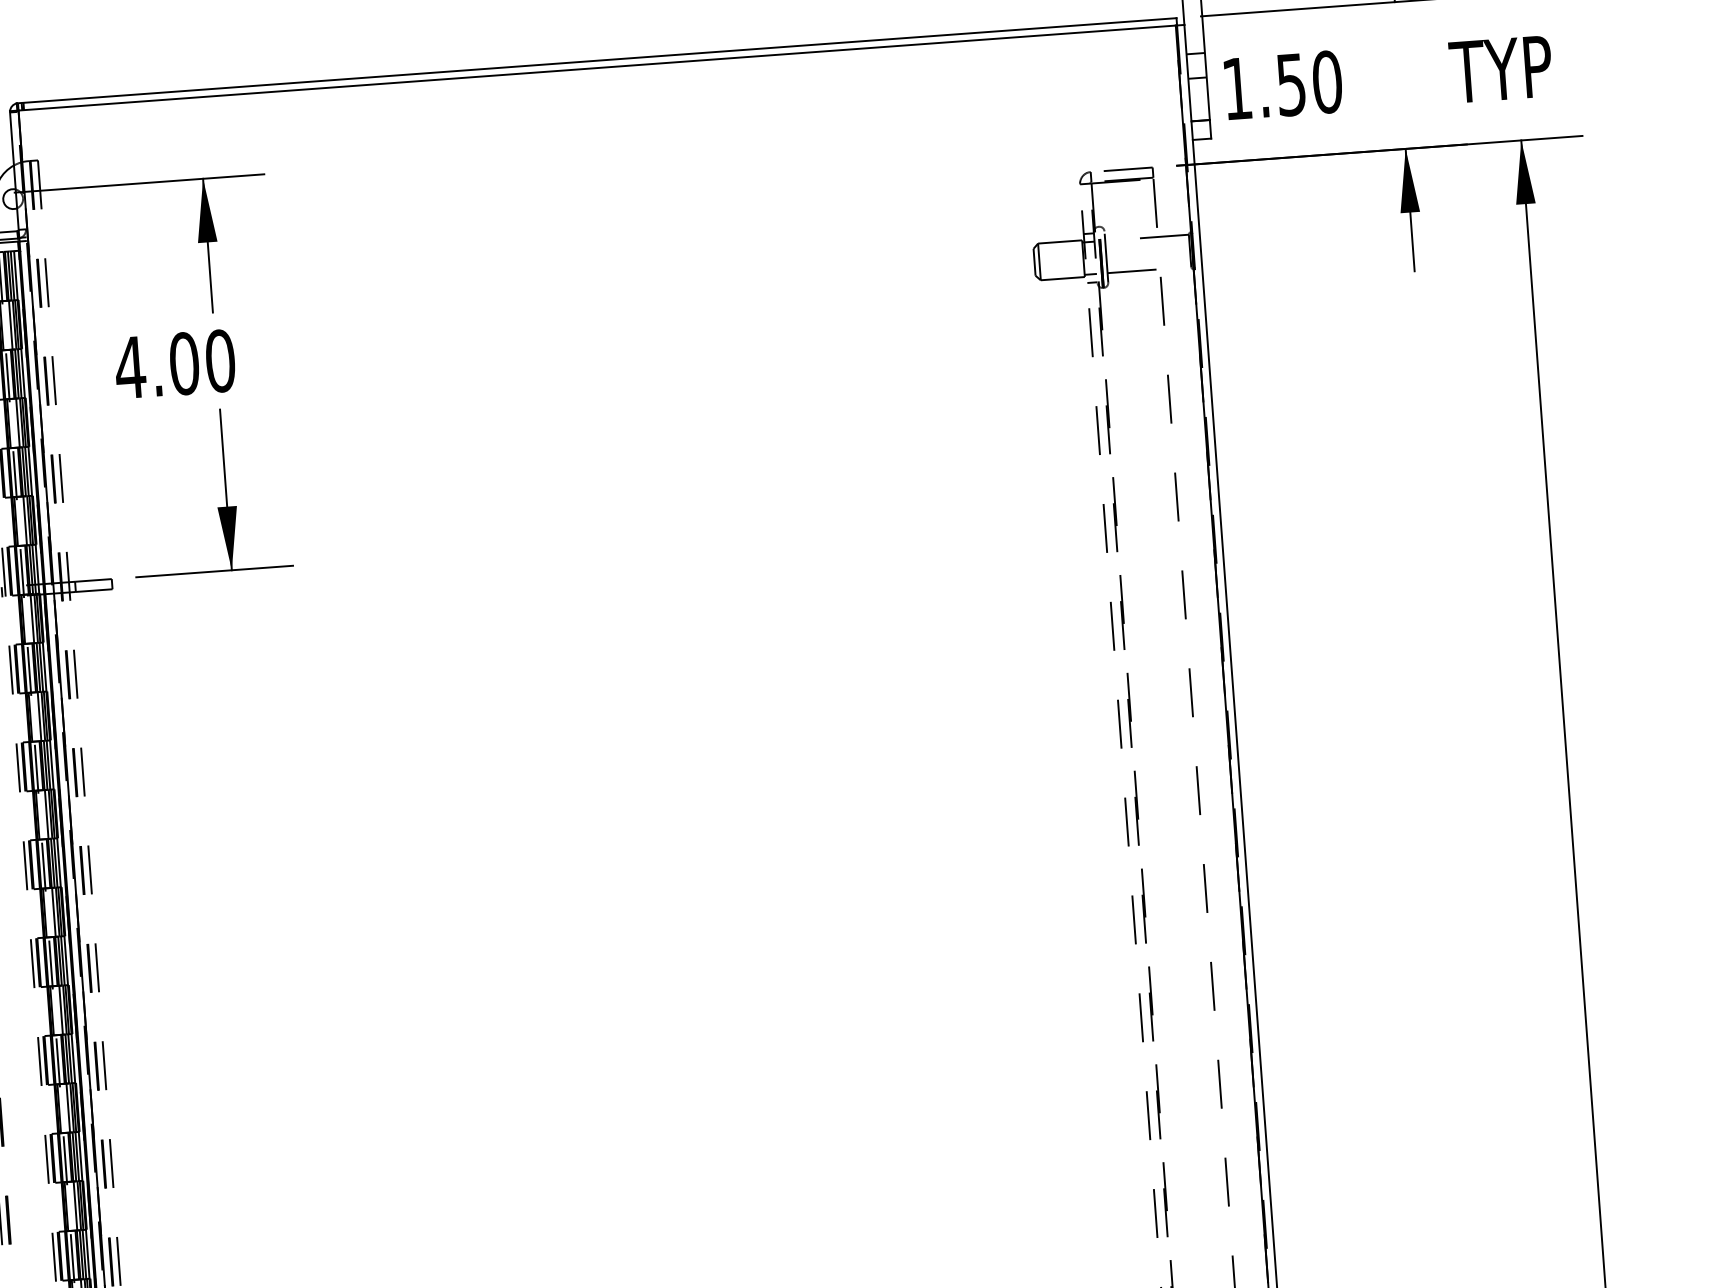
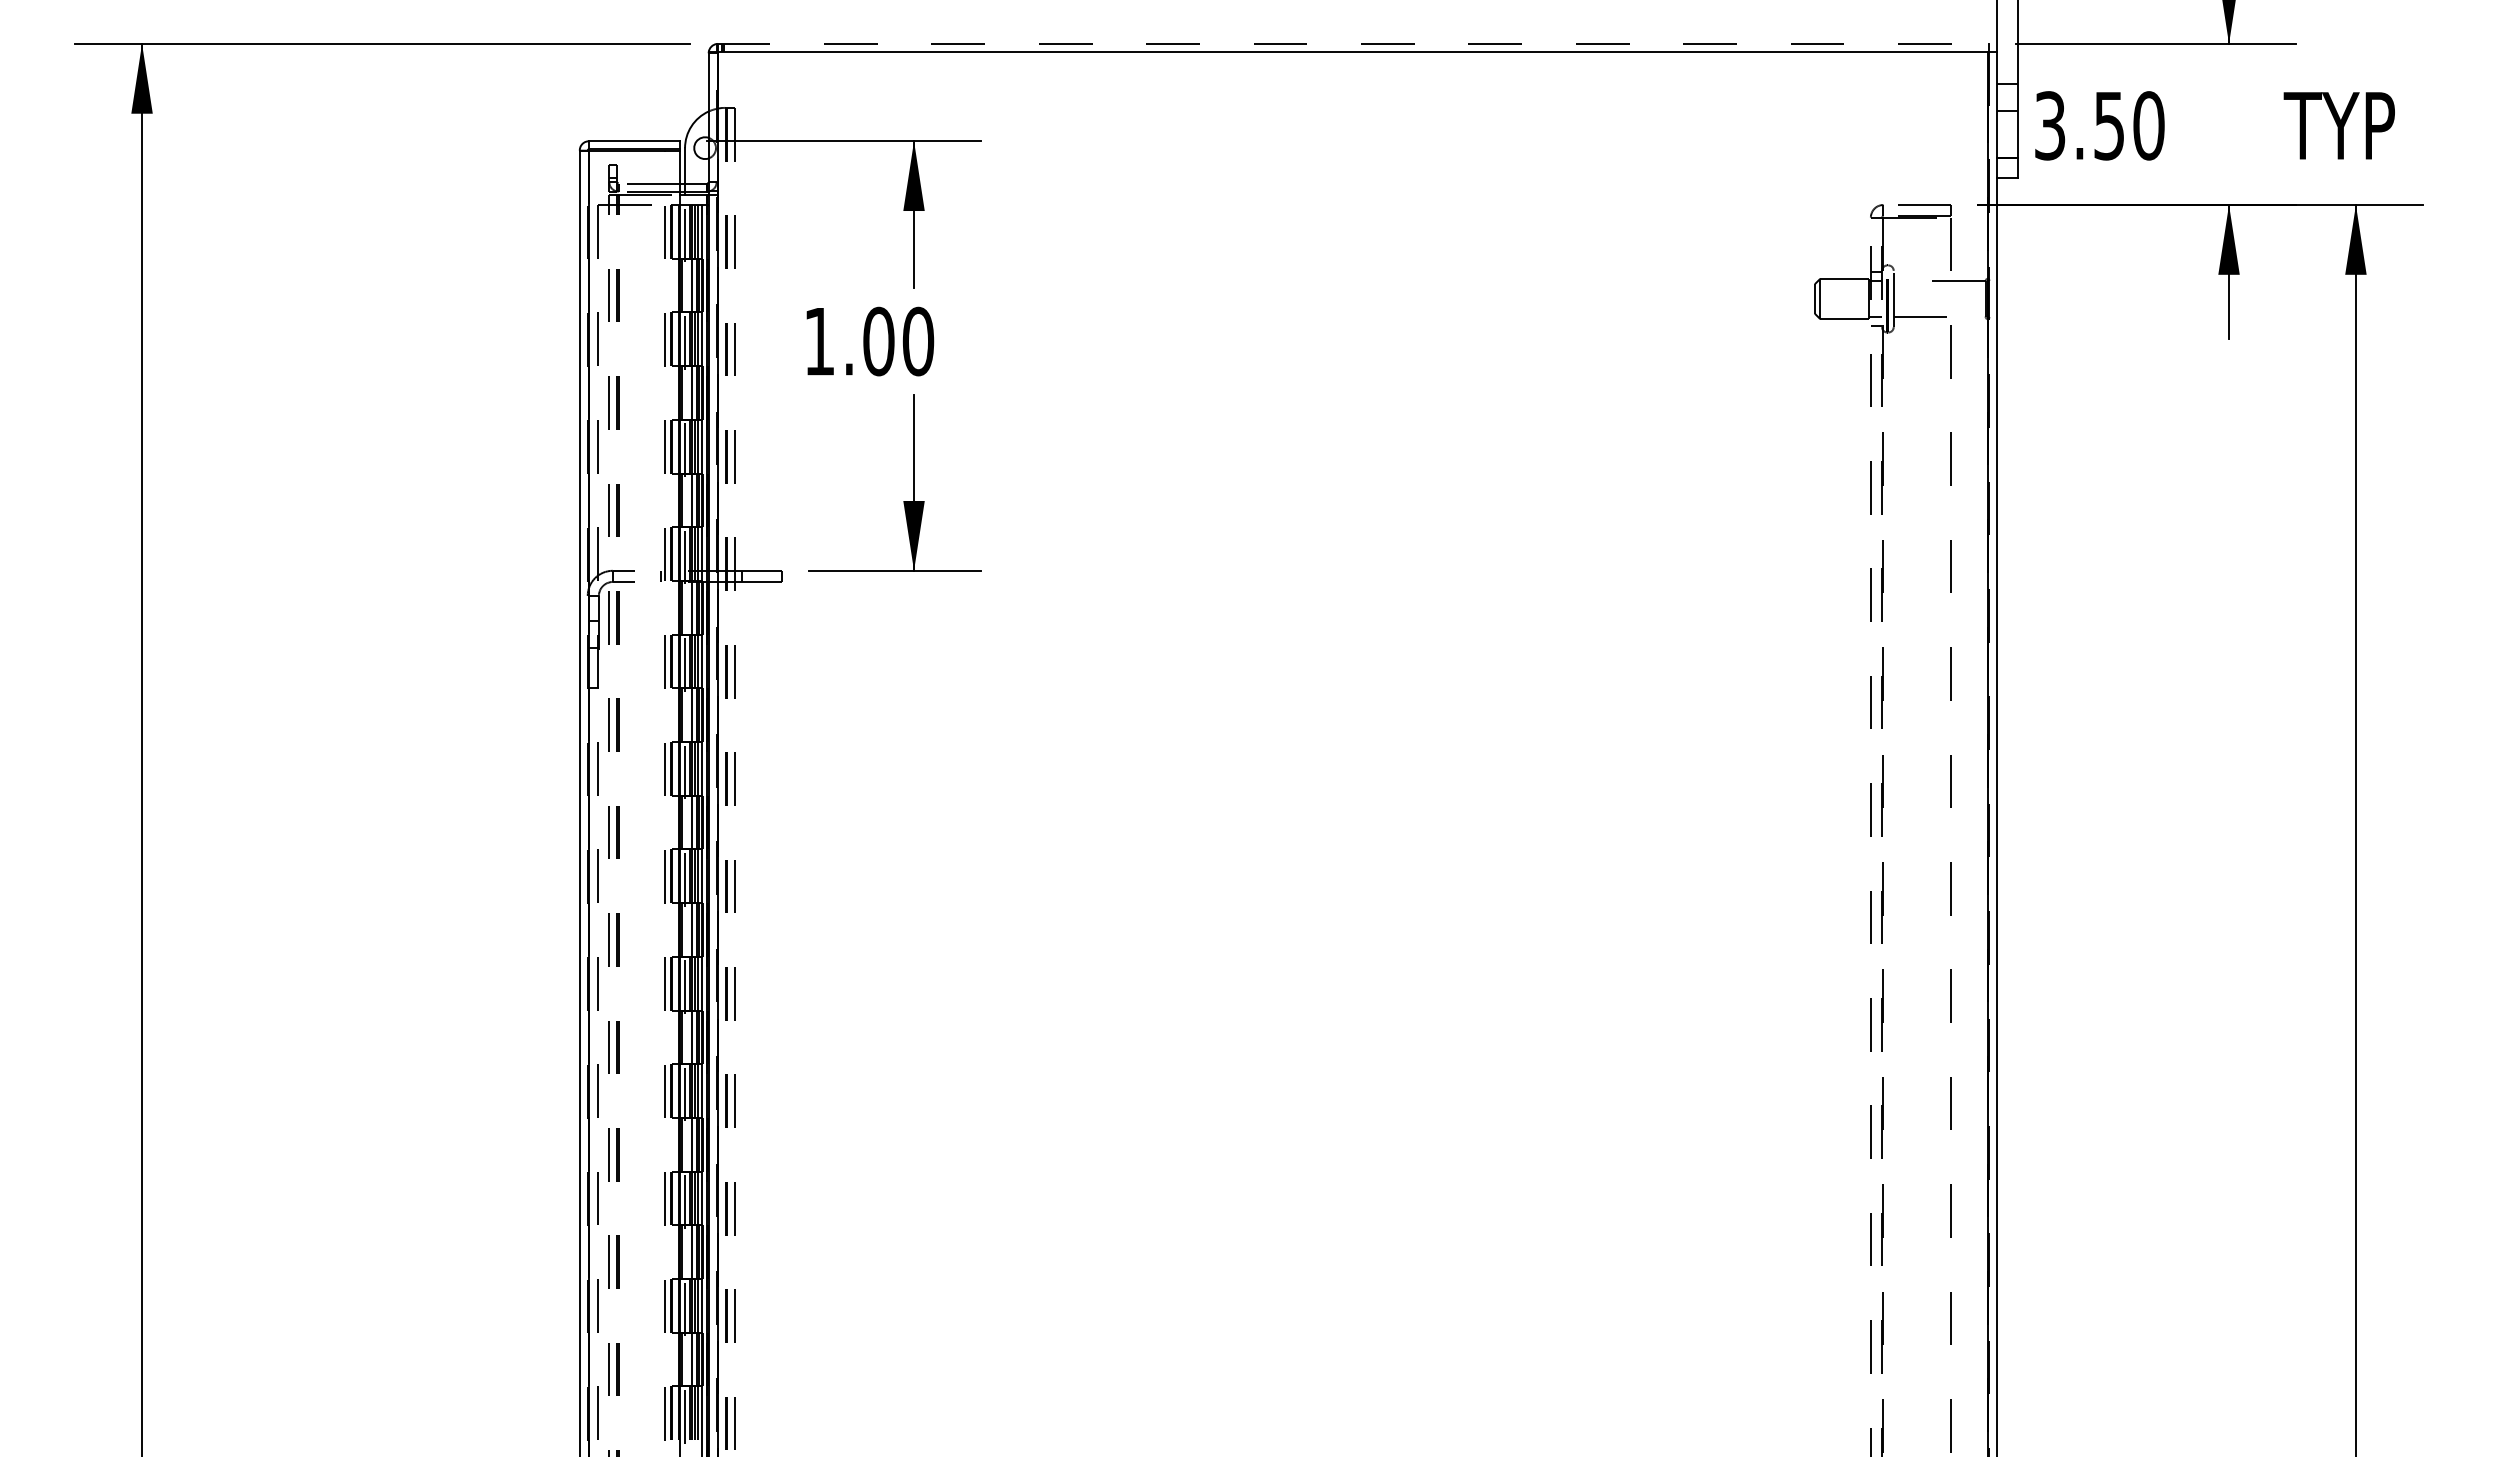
line: (597, 60) -> (1353, 43), solid -> dashed
text: (1237, 88) -> (2050, 125), 1.50 -> 3.50
text: (130, 367) -> (819, 341), 4.00 -> 1.00

